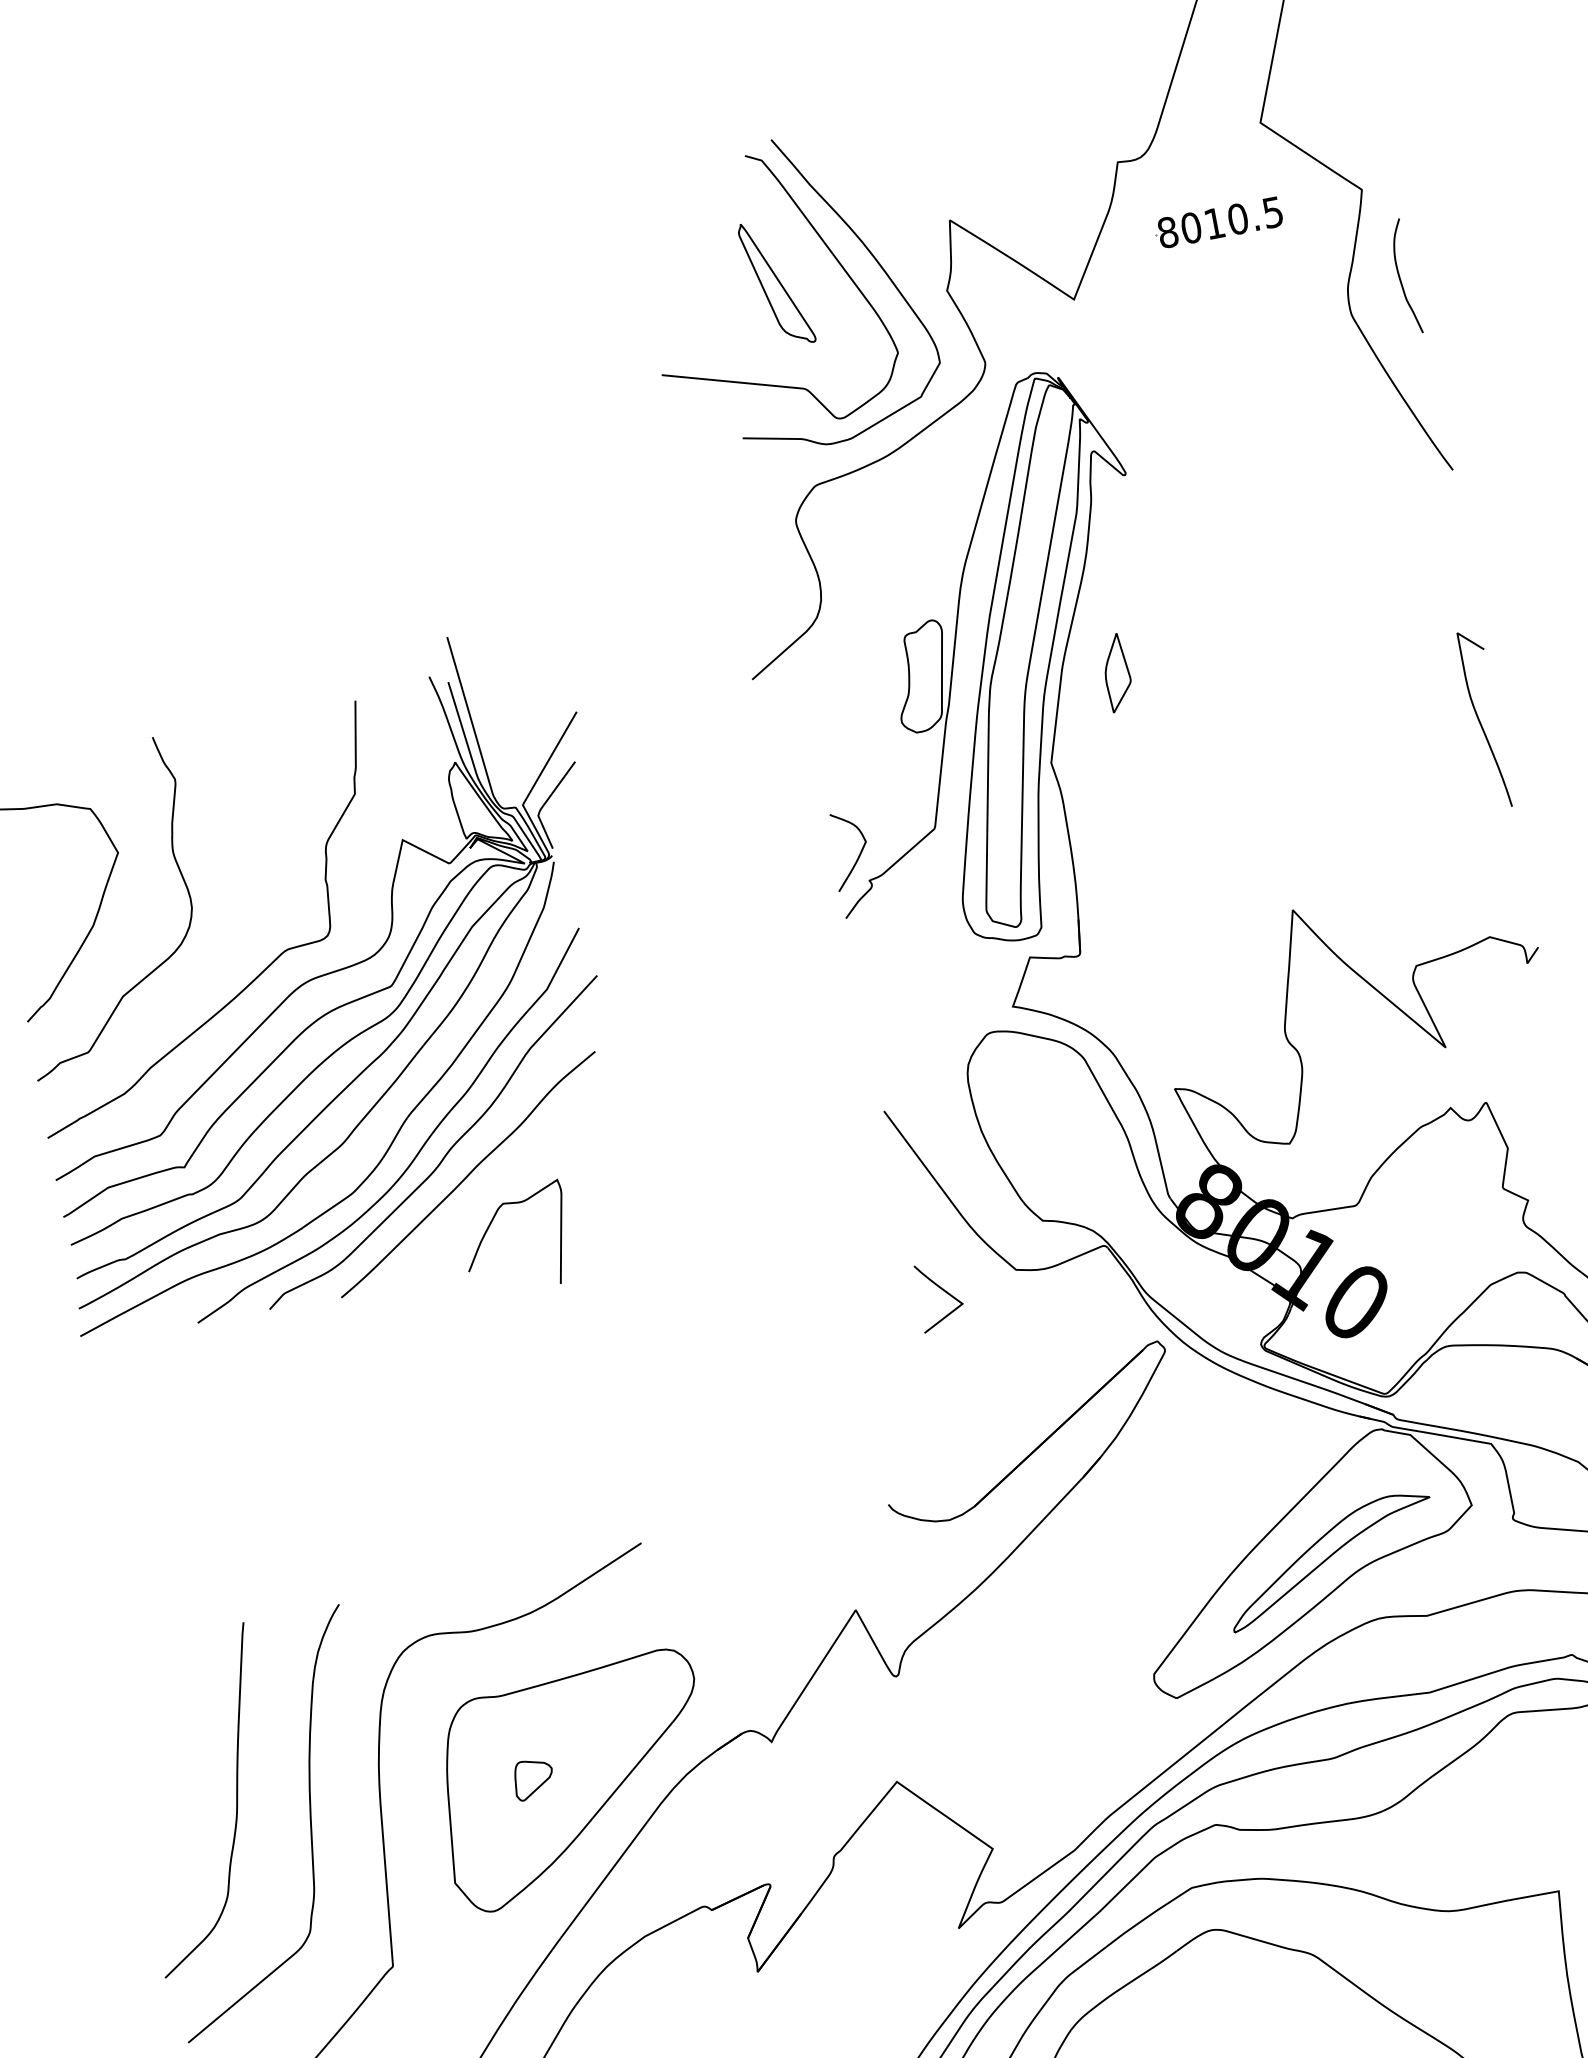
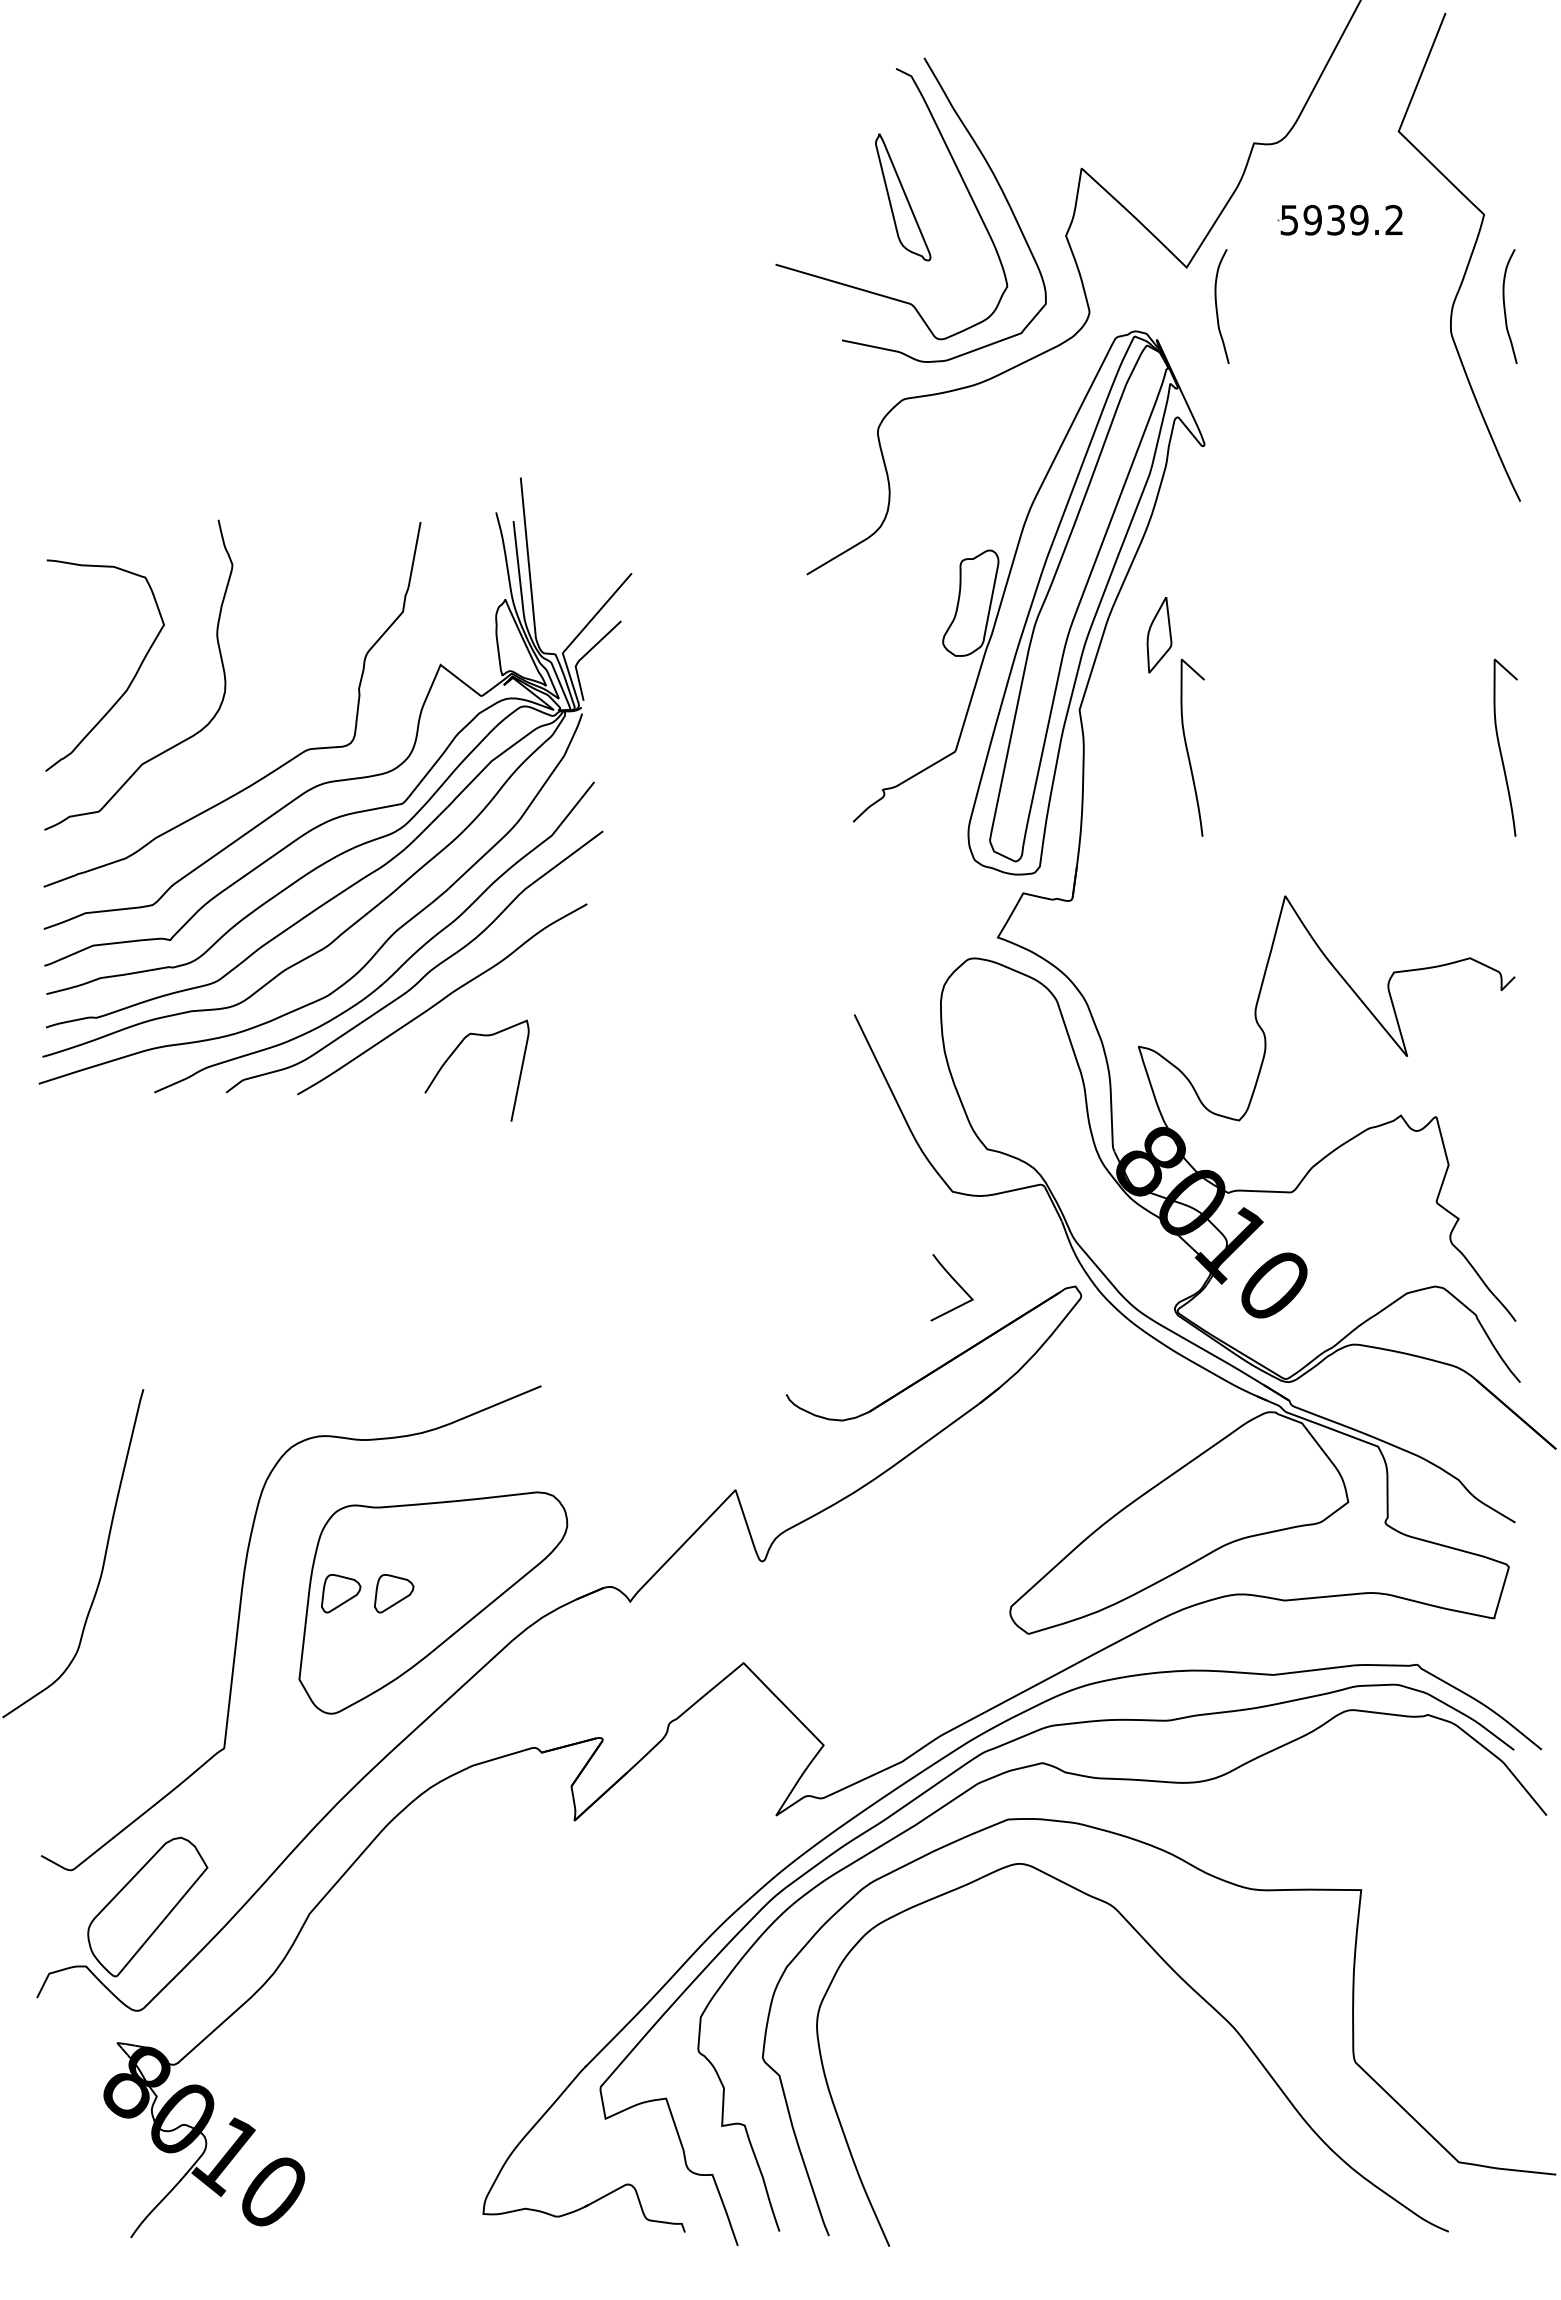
text: (1219, 221) -> (1341, 219), 8010.5 -> 5939.2
curve: (1112, 332) -> (1217, 306), added
curve: (1166, 780) -> (1187, 747), added
curve: (858, 854) -> (877, 762), removed
curve: (942, 1289) -> (955, 1282), moved
part: (1330, 1560) -> (1202, 1529), removed
part: (480, 1789) -> (341, 1593), added
curve: (309, 1821) -> (170, 1593), removed

